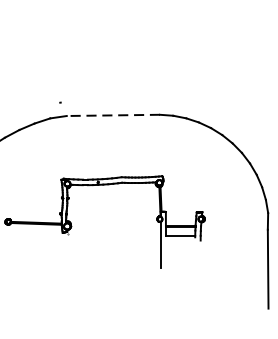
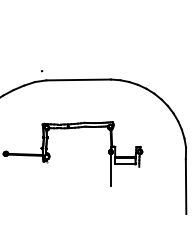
line: (113, 114) -> (78, 79), dashed -> solid

